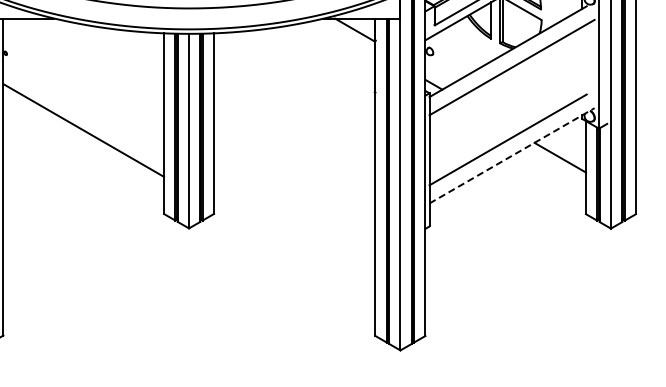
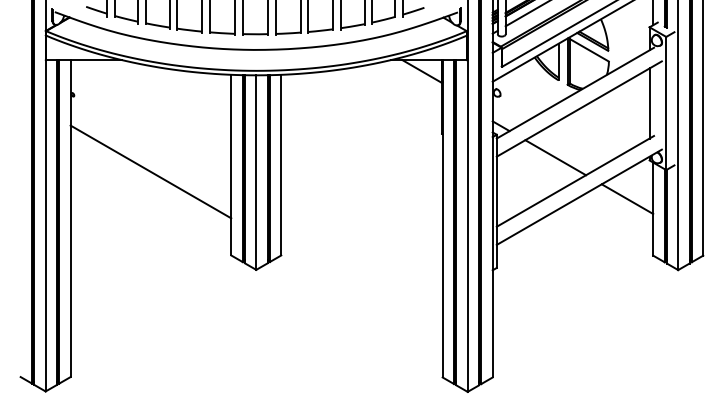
line: (582, 62) -> (649, 103), added
line: (488, 116) -> (555, 157), added
line: (512, 156) -> (579, 197), dashed -> solid

